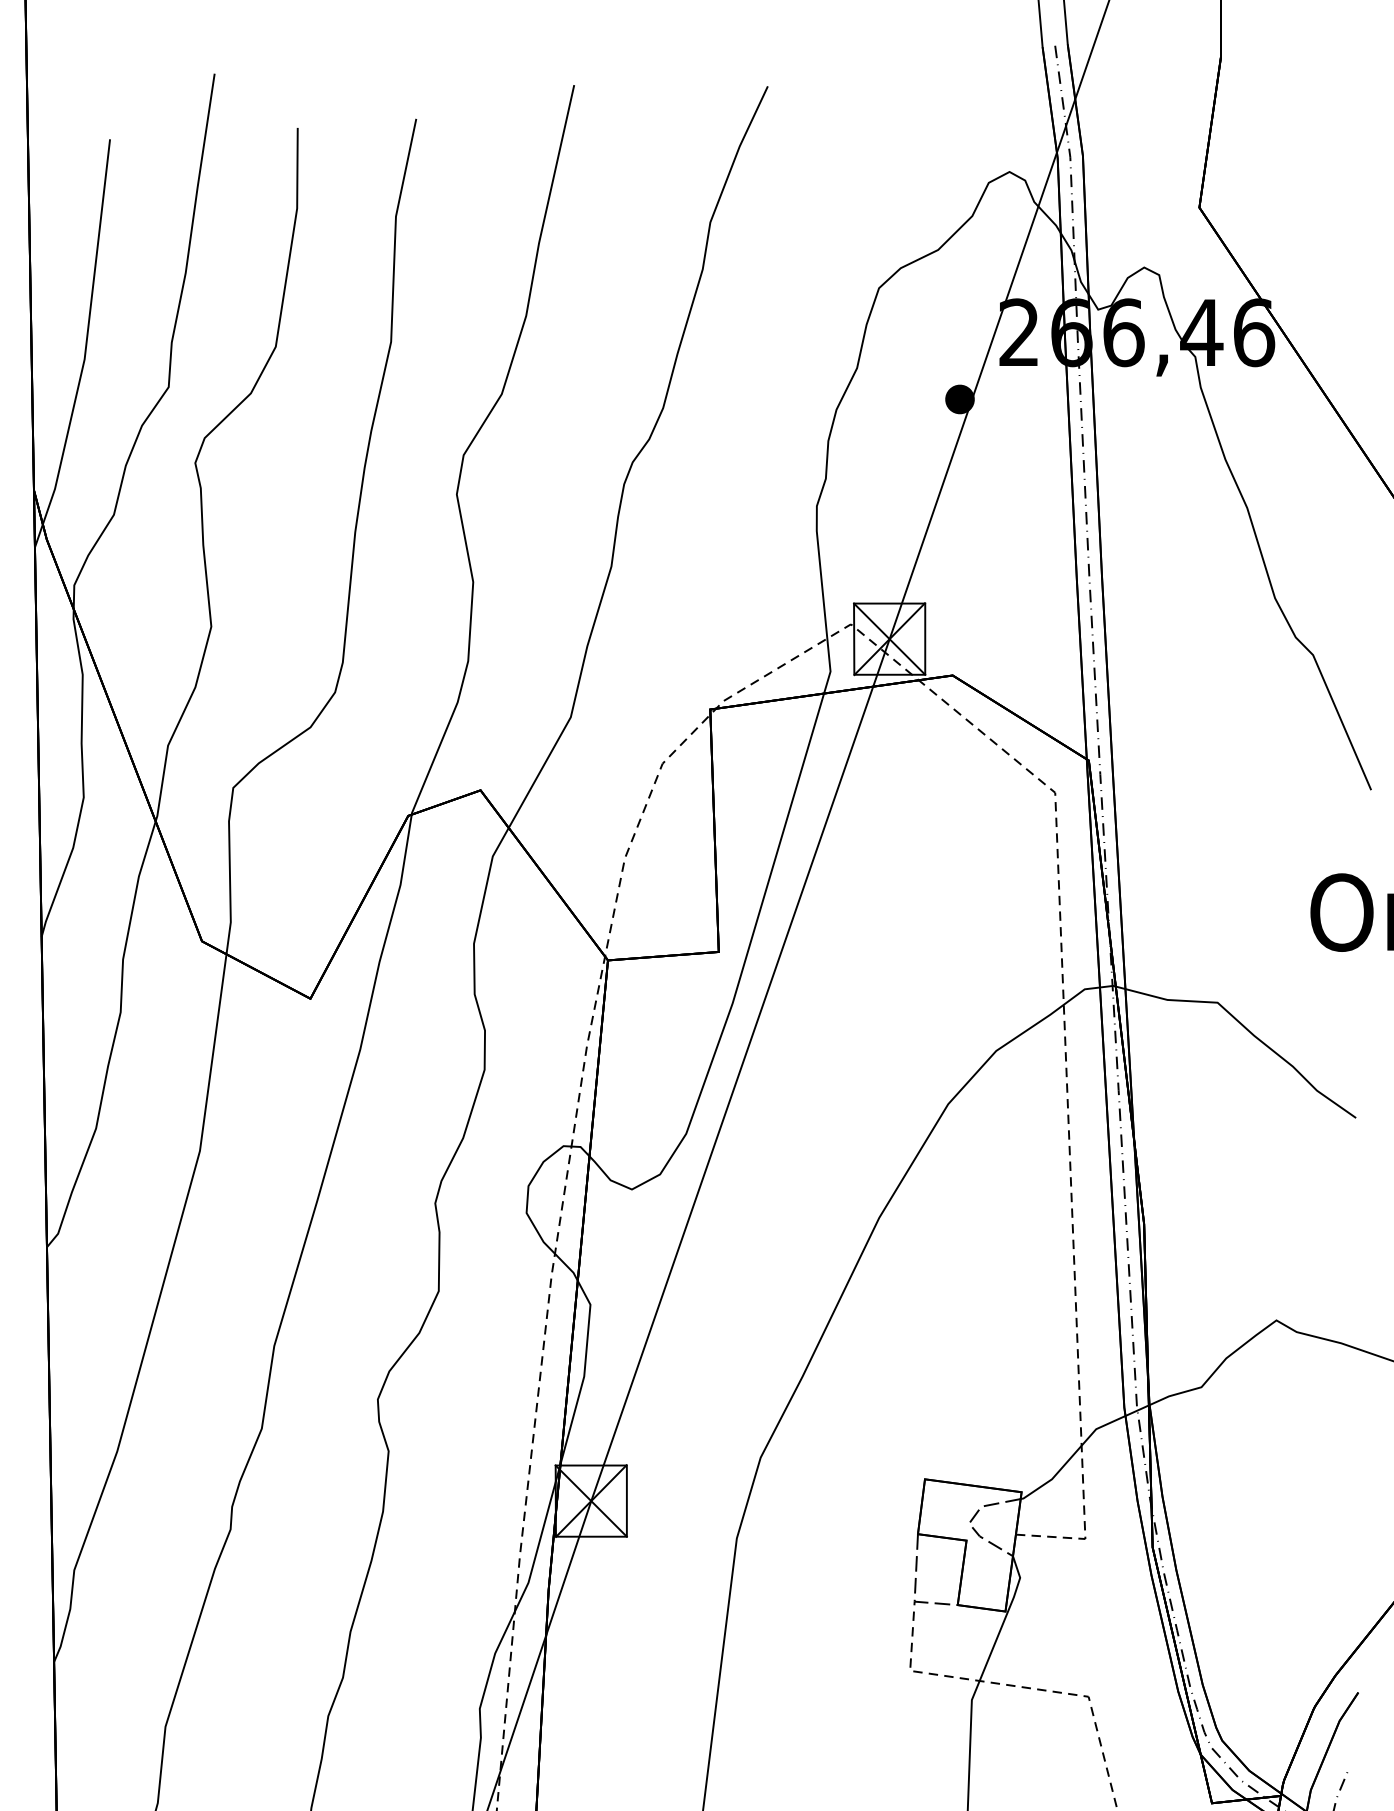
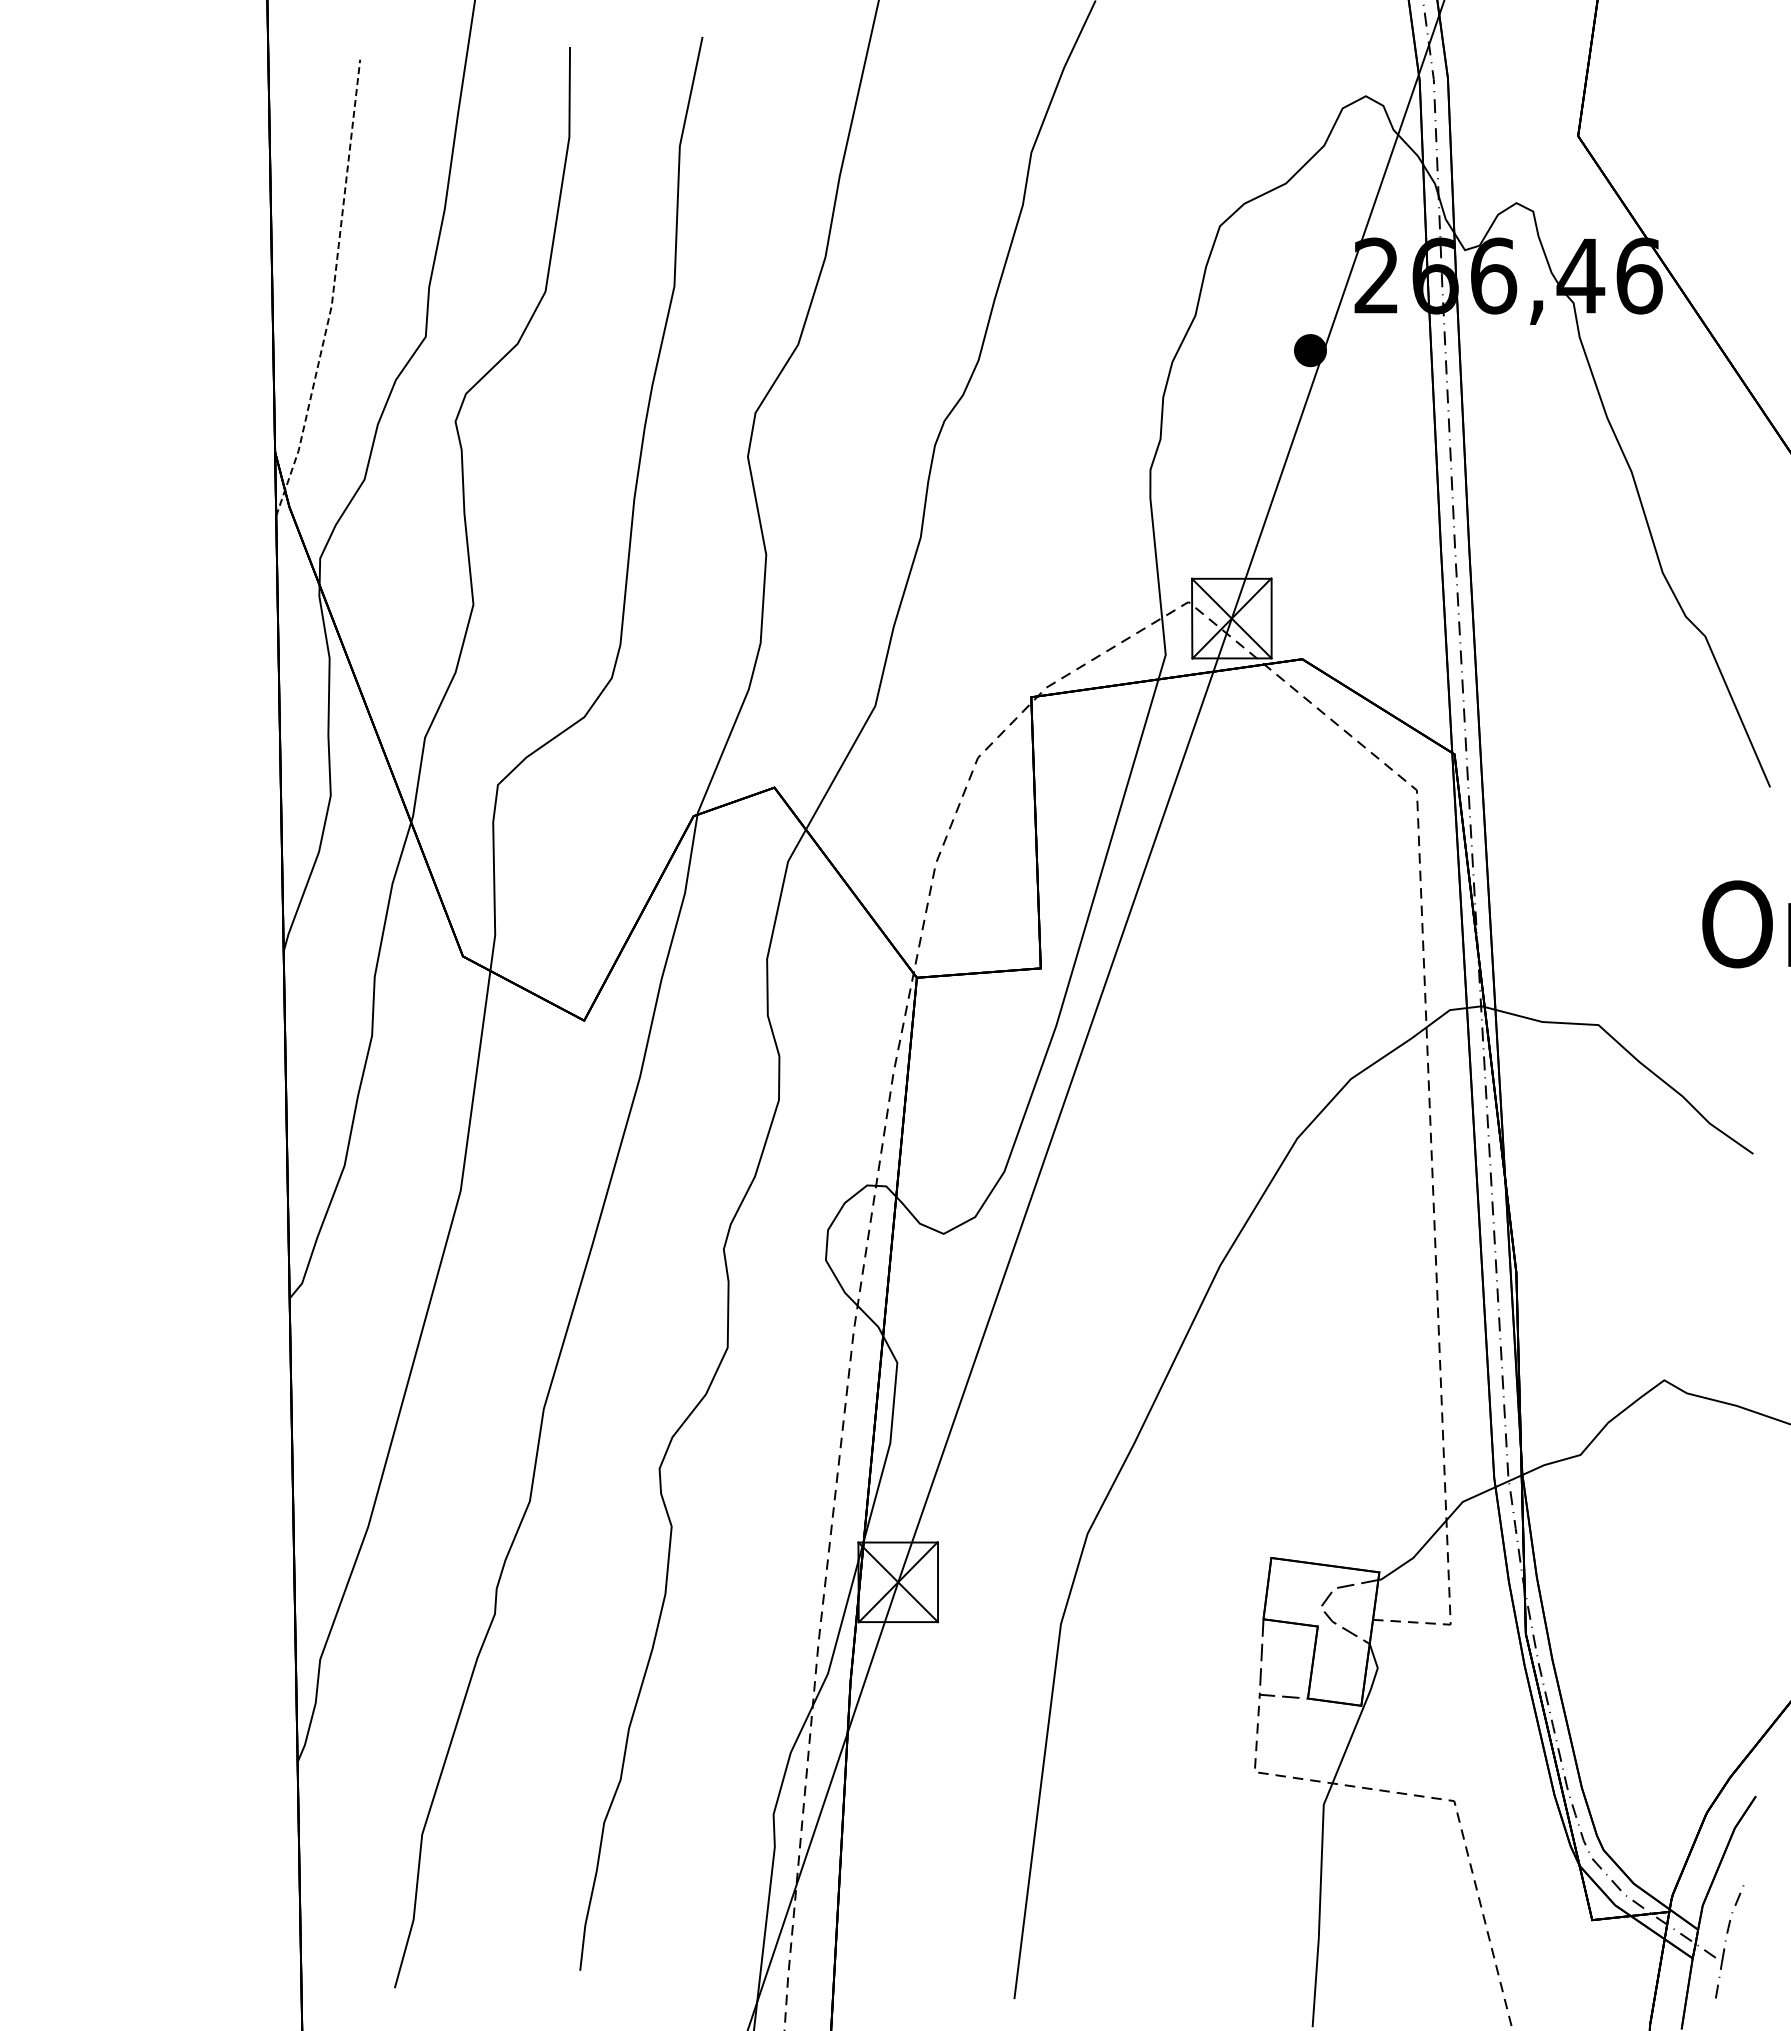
line: (86, 346) -> (333, 291), solid -> dashed

